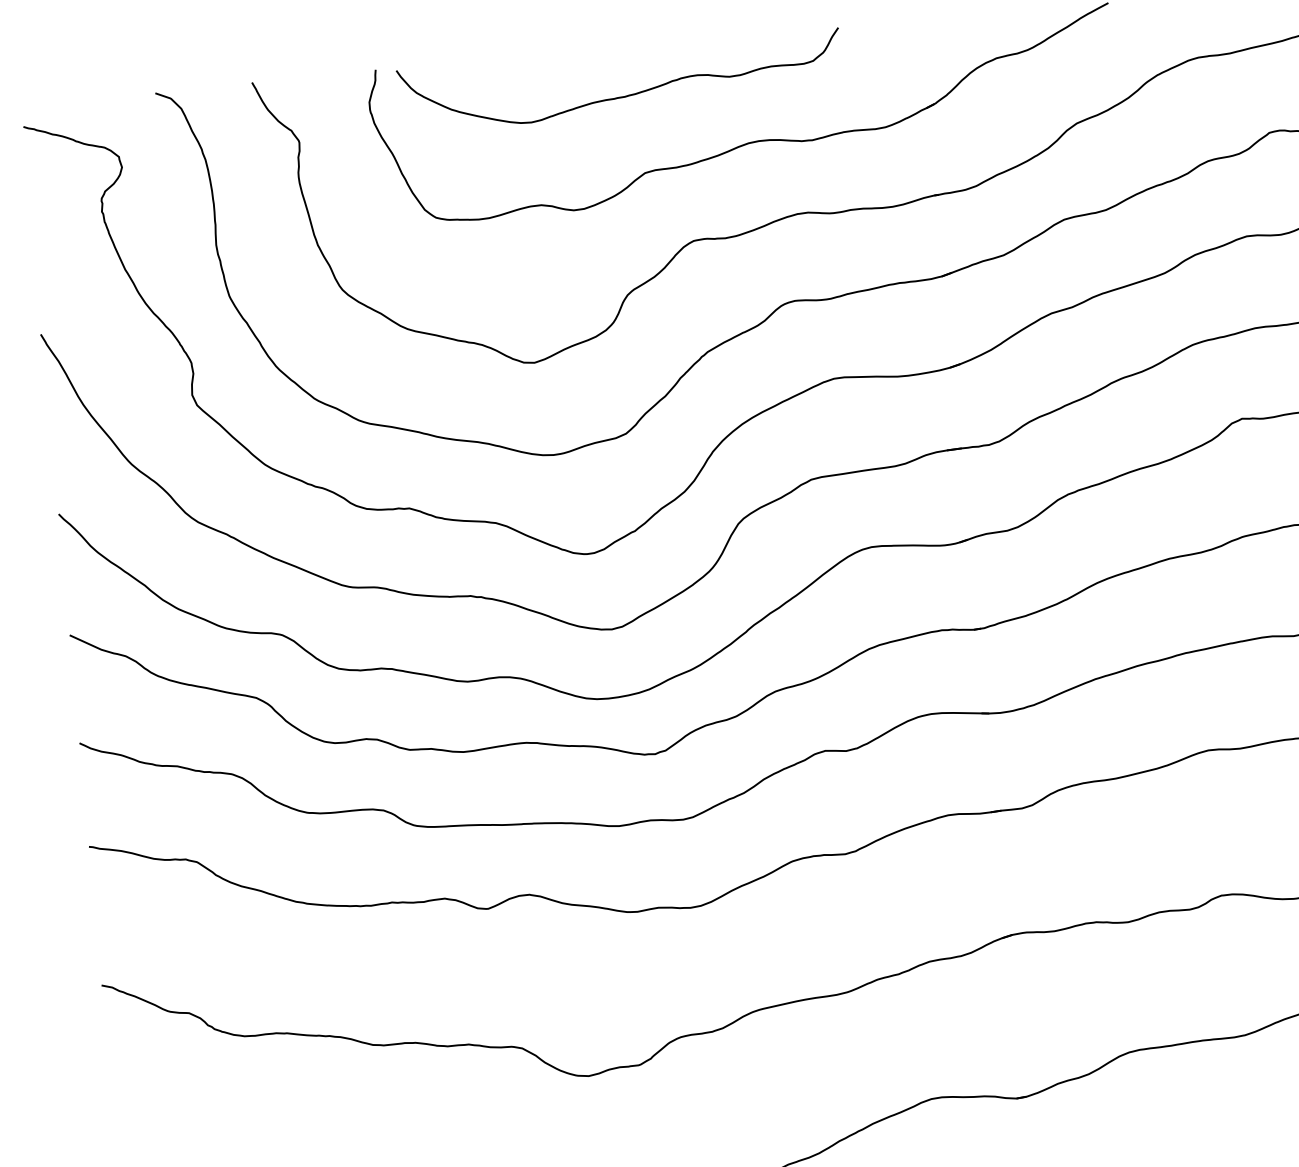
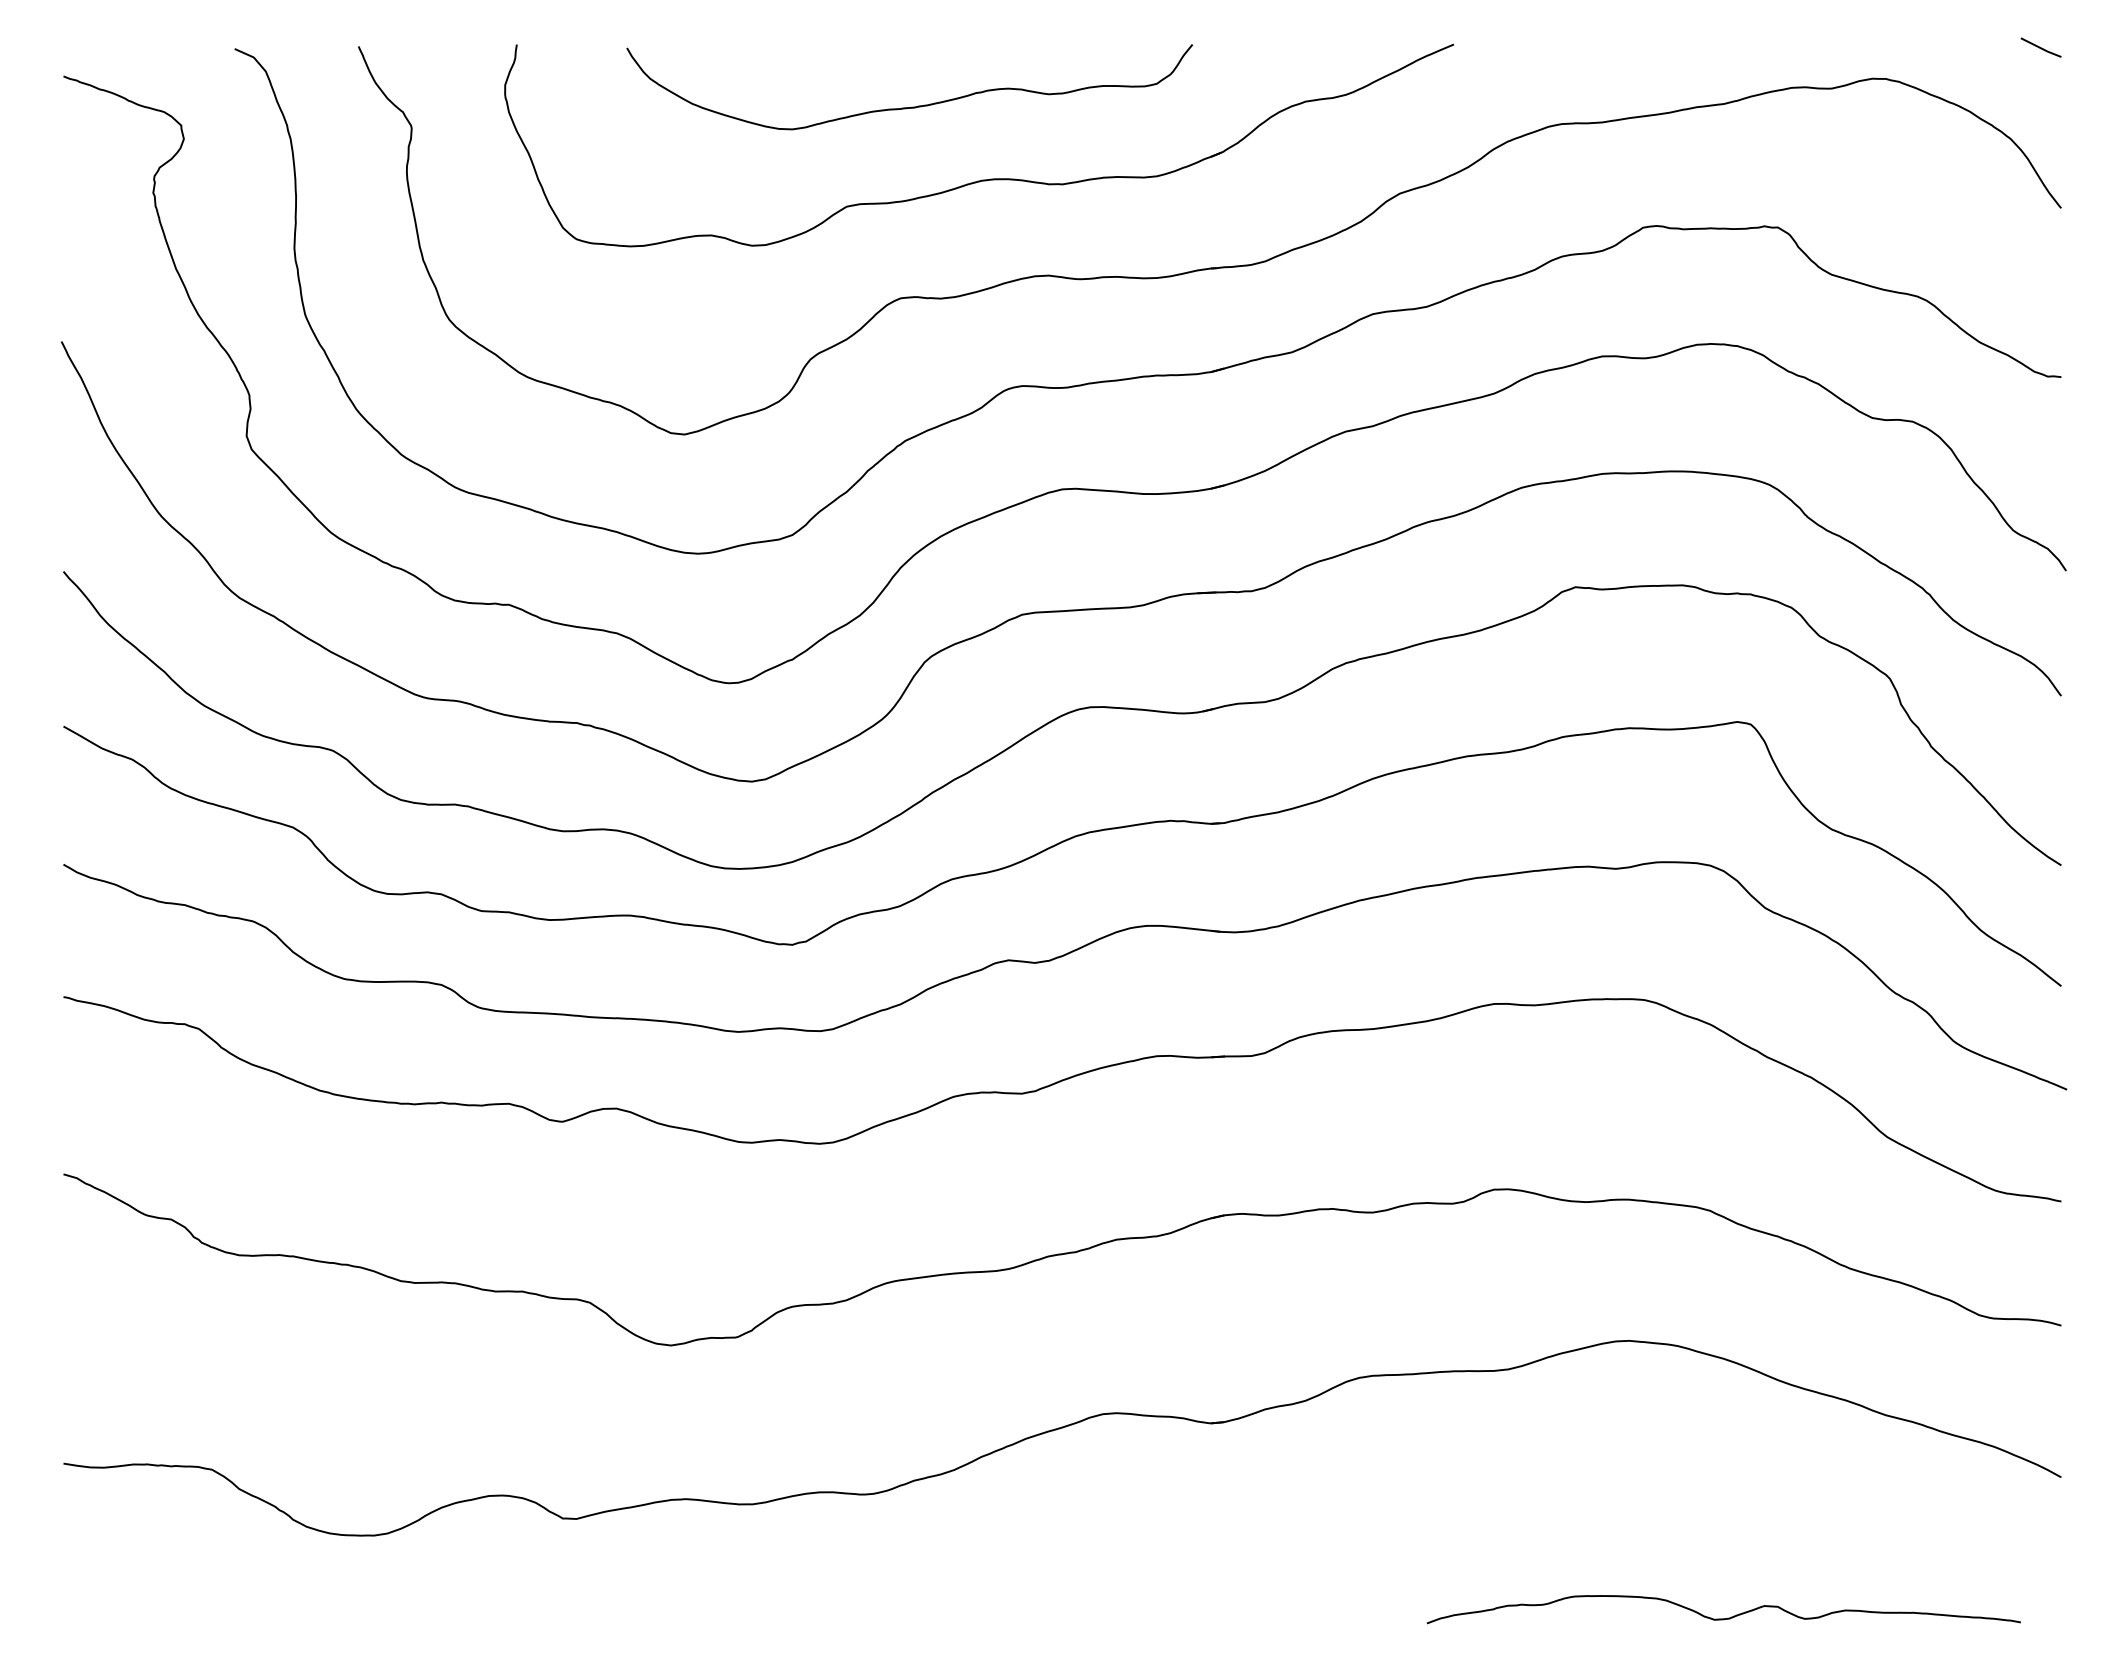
curve: (622, 96) -> (911, 106), moved

